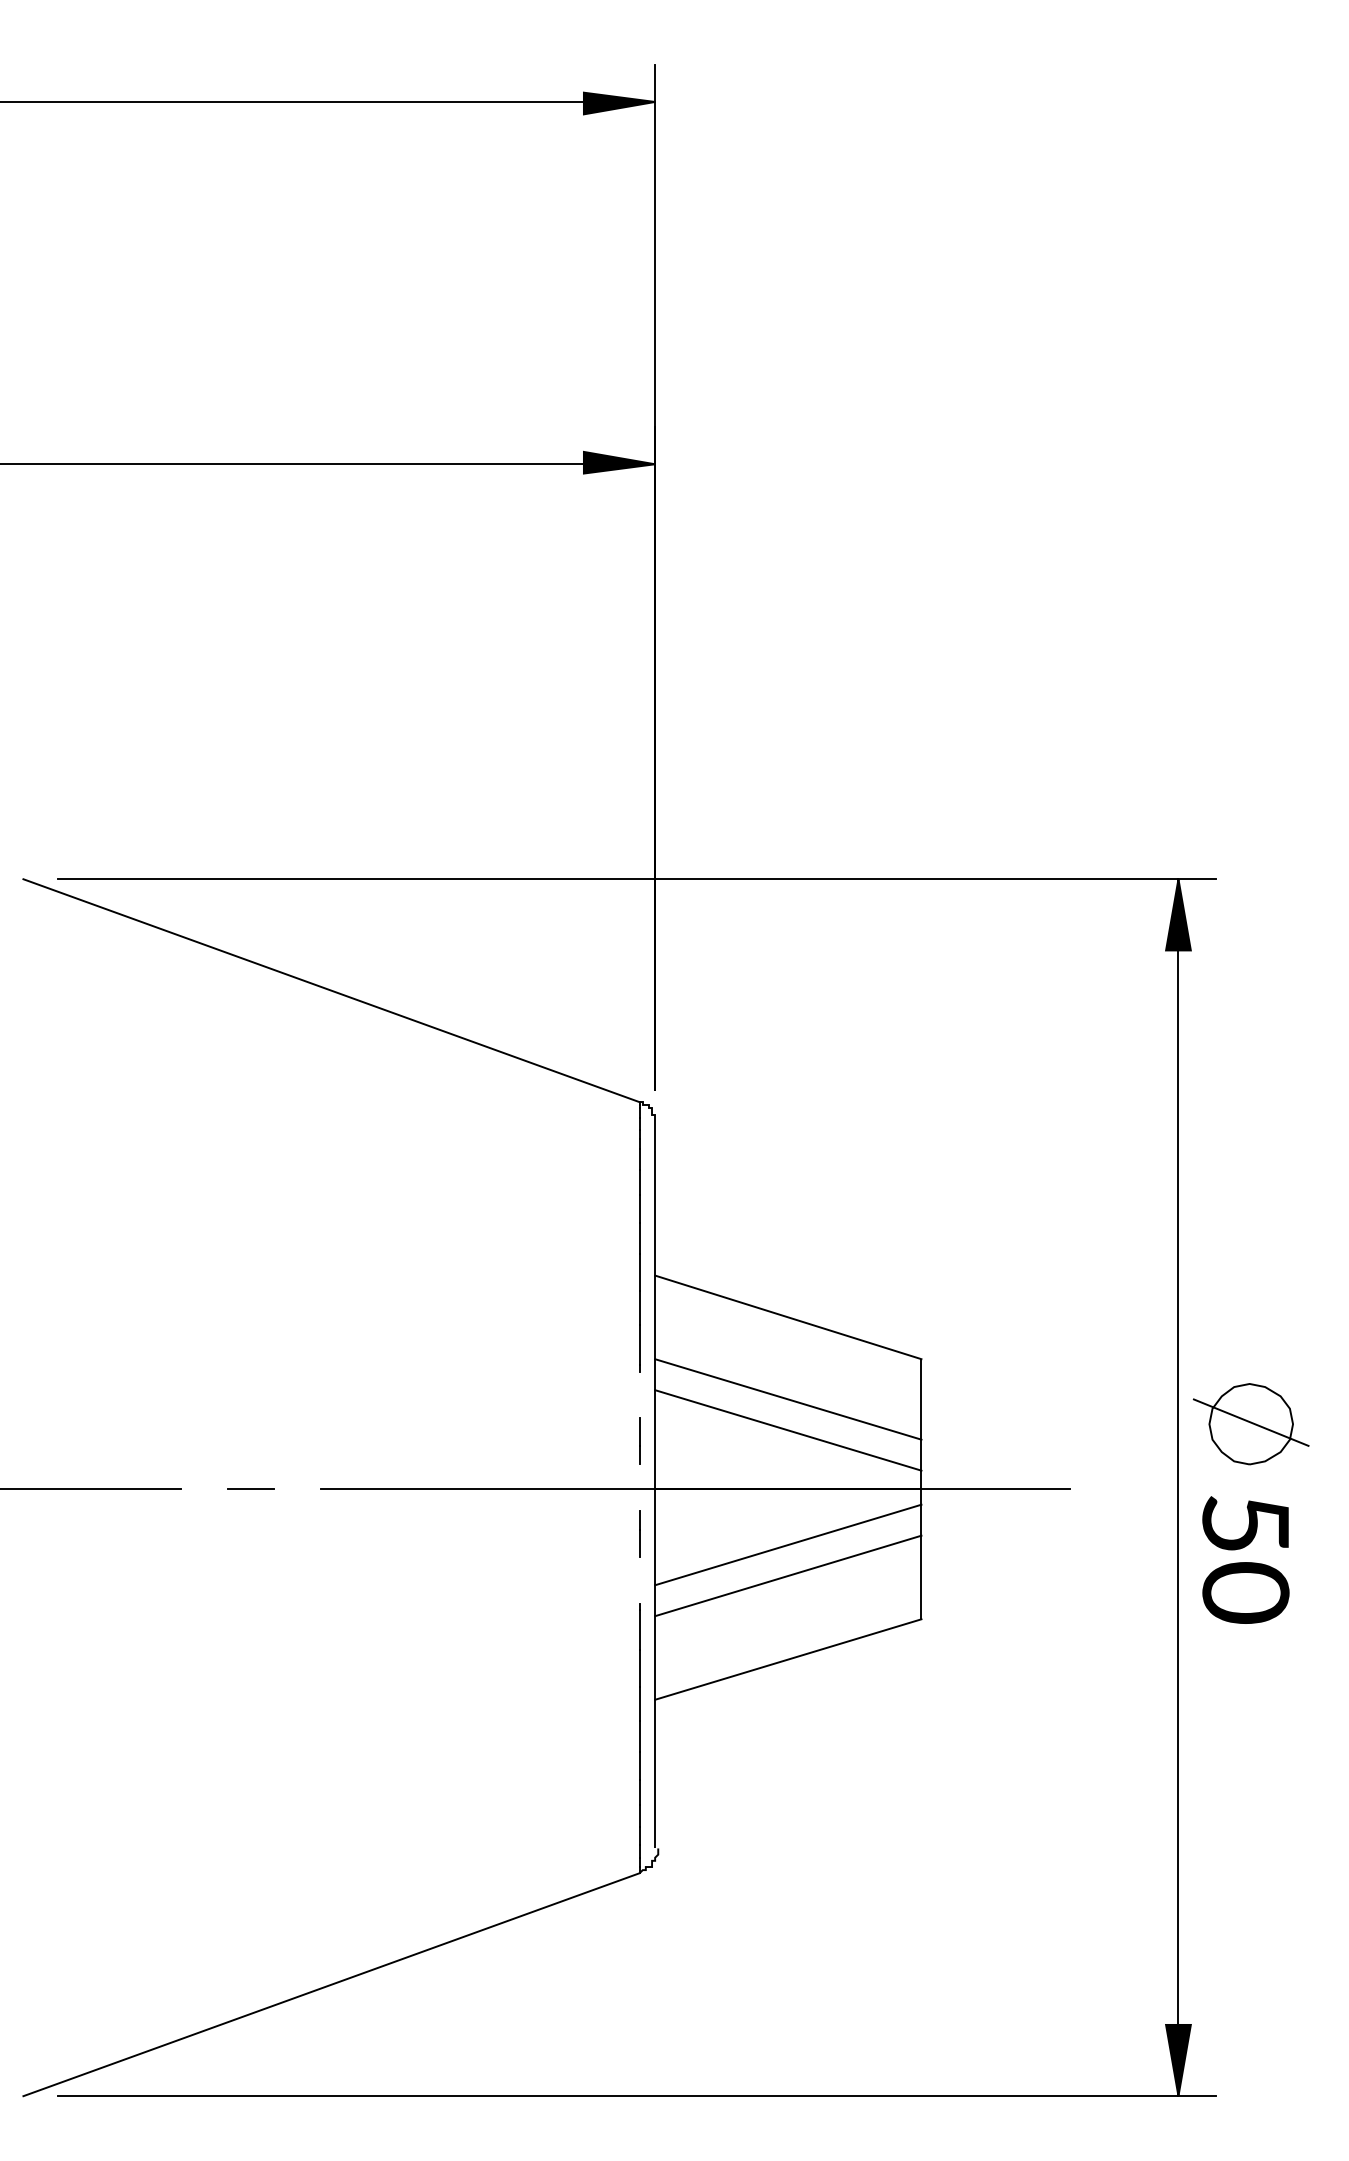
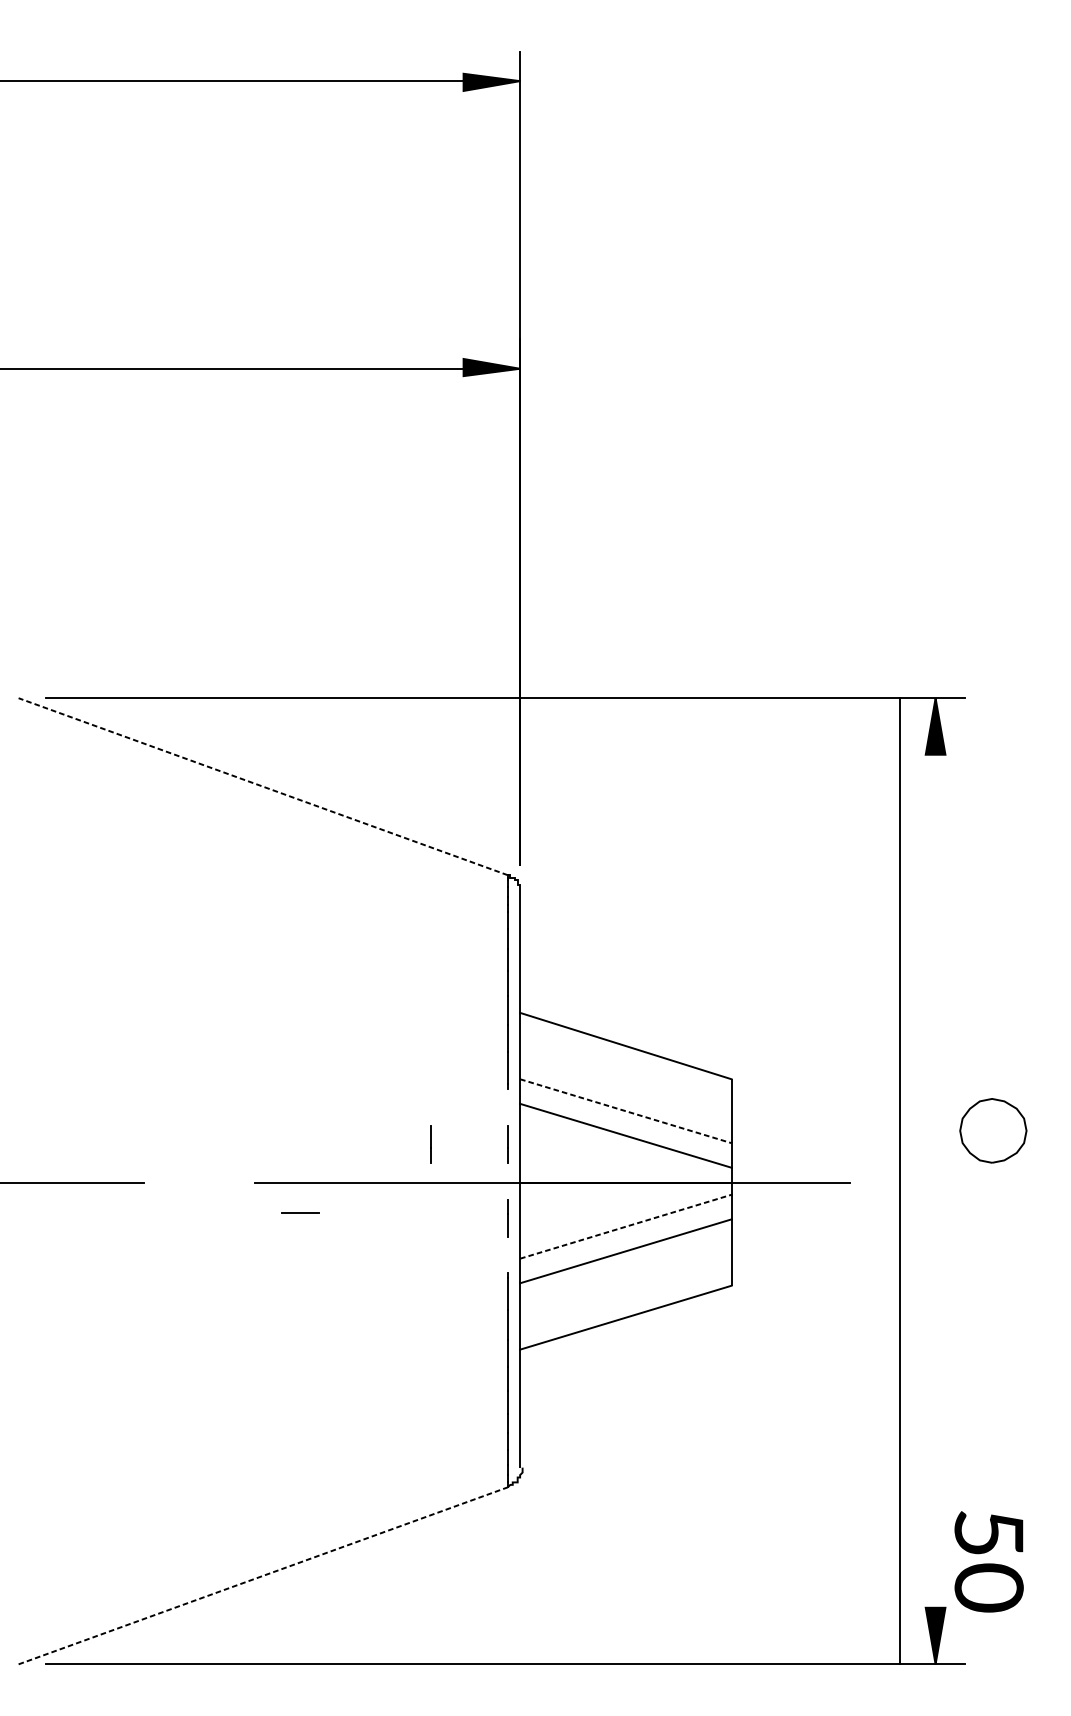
line: (331, 990) -> (263, 786), solid -> dashed
line: (788, 1399) -> (626, 1111), solid -> dashed
line: (1250, 1422) -> (992, 1129), removed
line: (542, 1440) -> (430, 1143), added
line: (1178, 1487) -> (899, 1181), moved
line: (250, 1488) -> (300, 1212), moved
line: (788, 1544) -> (626, 1226), solid -> dashed
text: (1245, 1559) -> (988, 1561), moved
line: (331, 1984) -> (263, 1575), solid -> dashed

